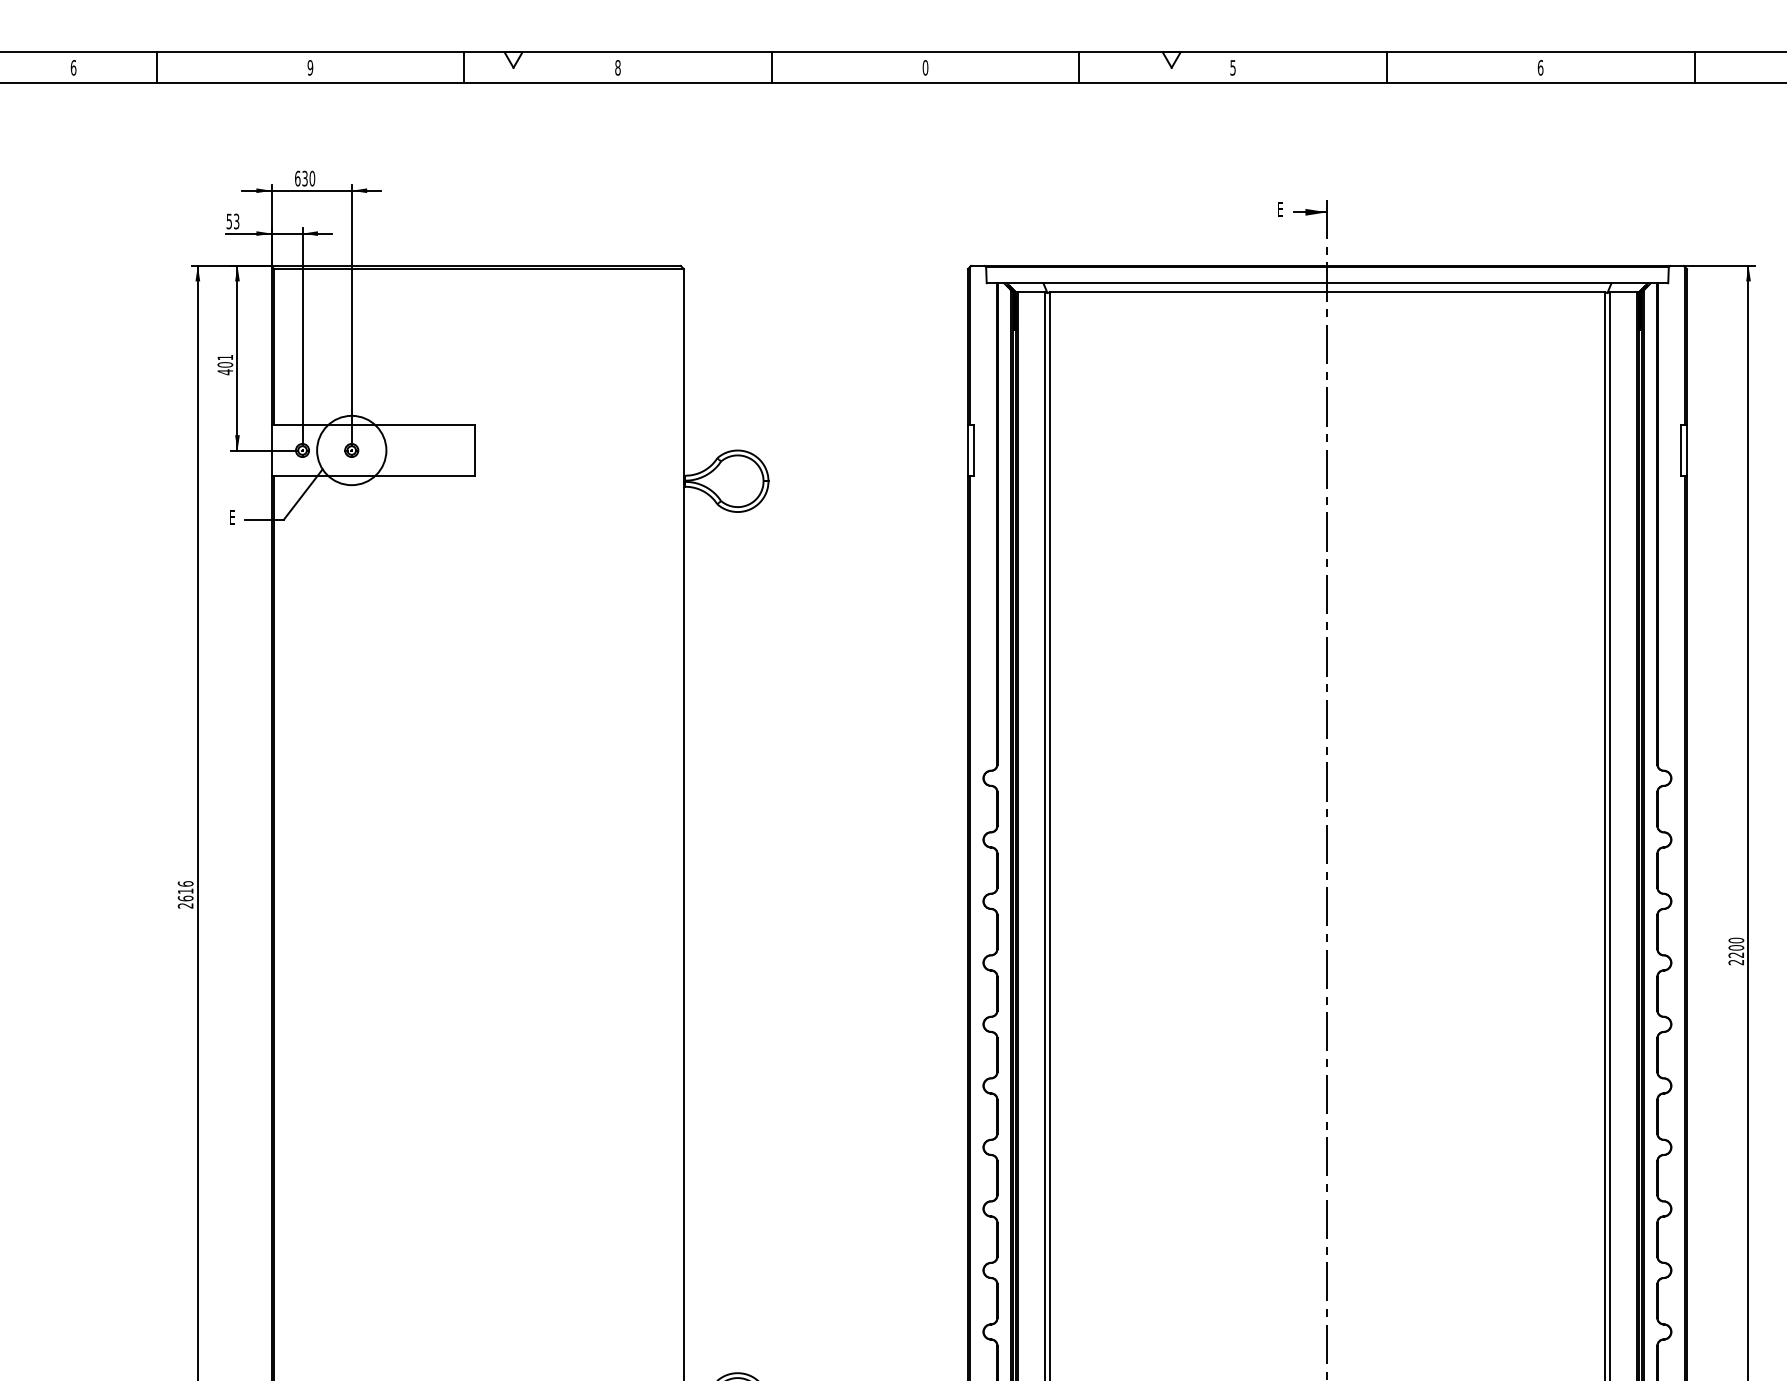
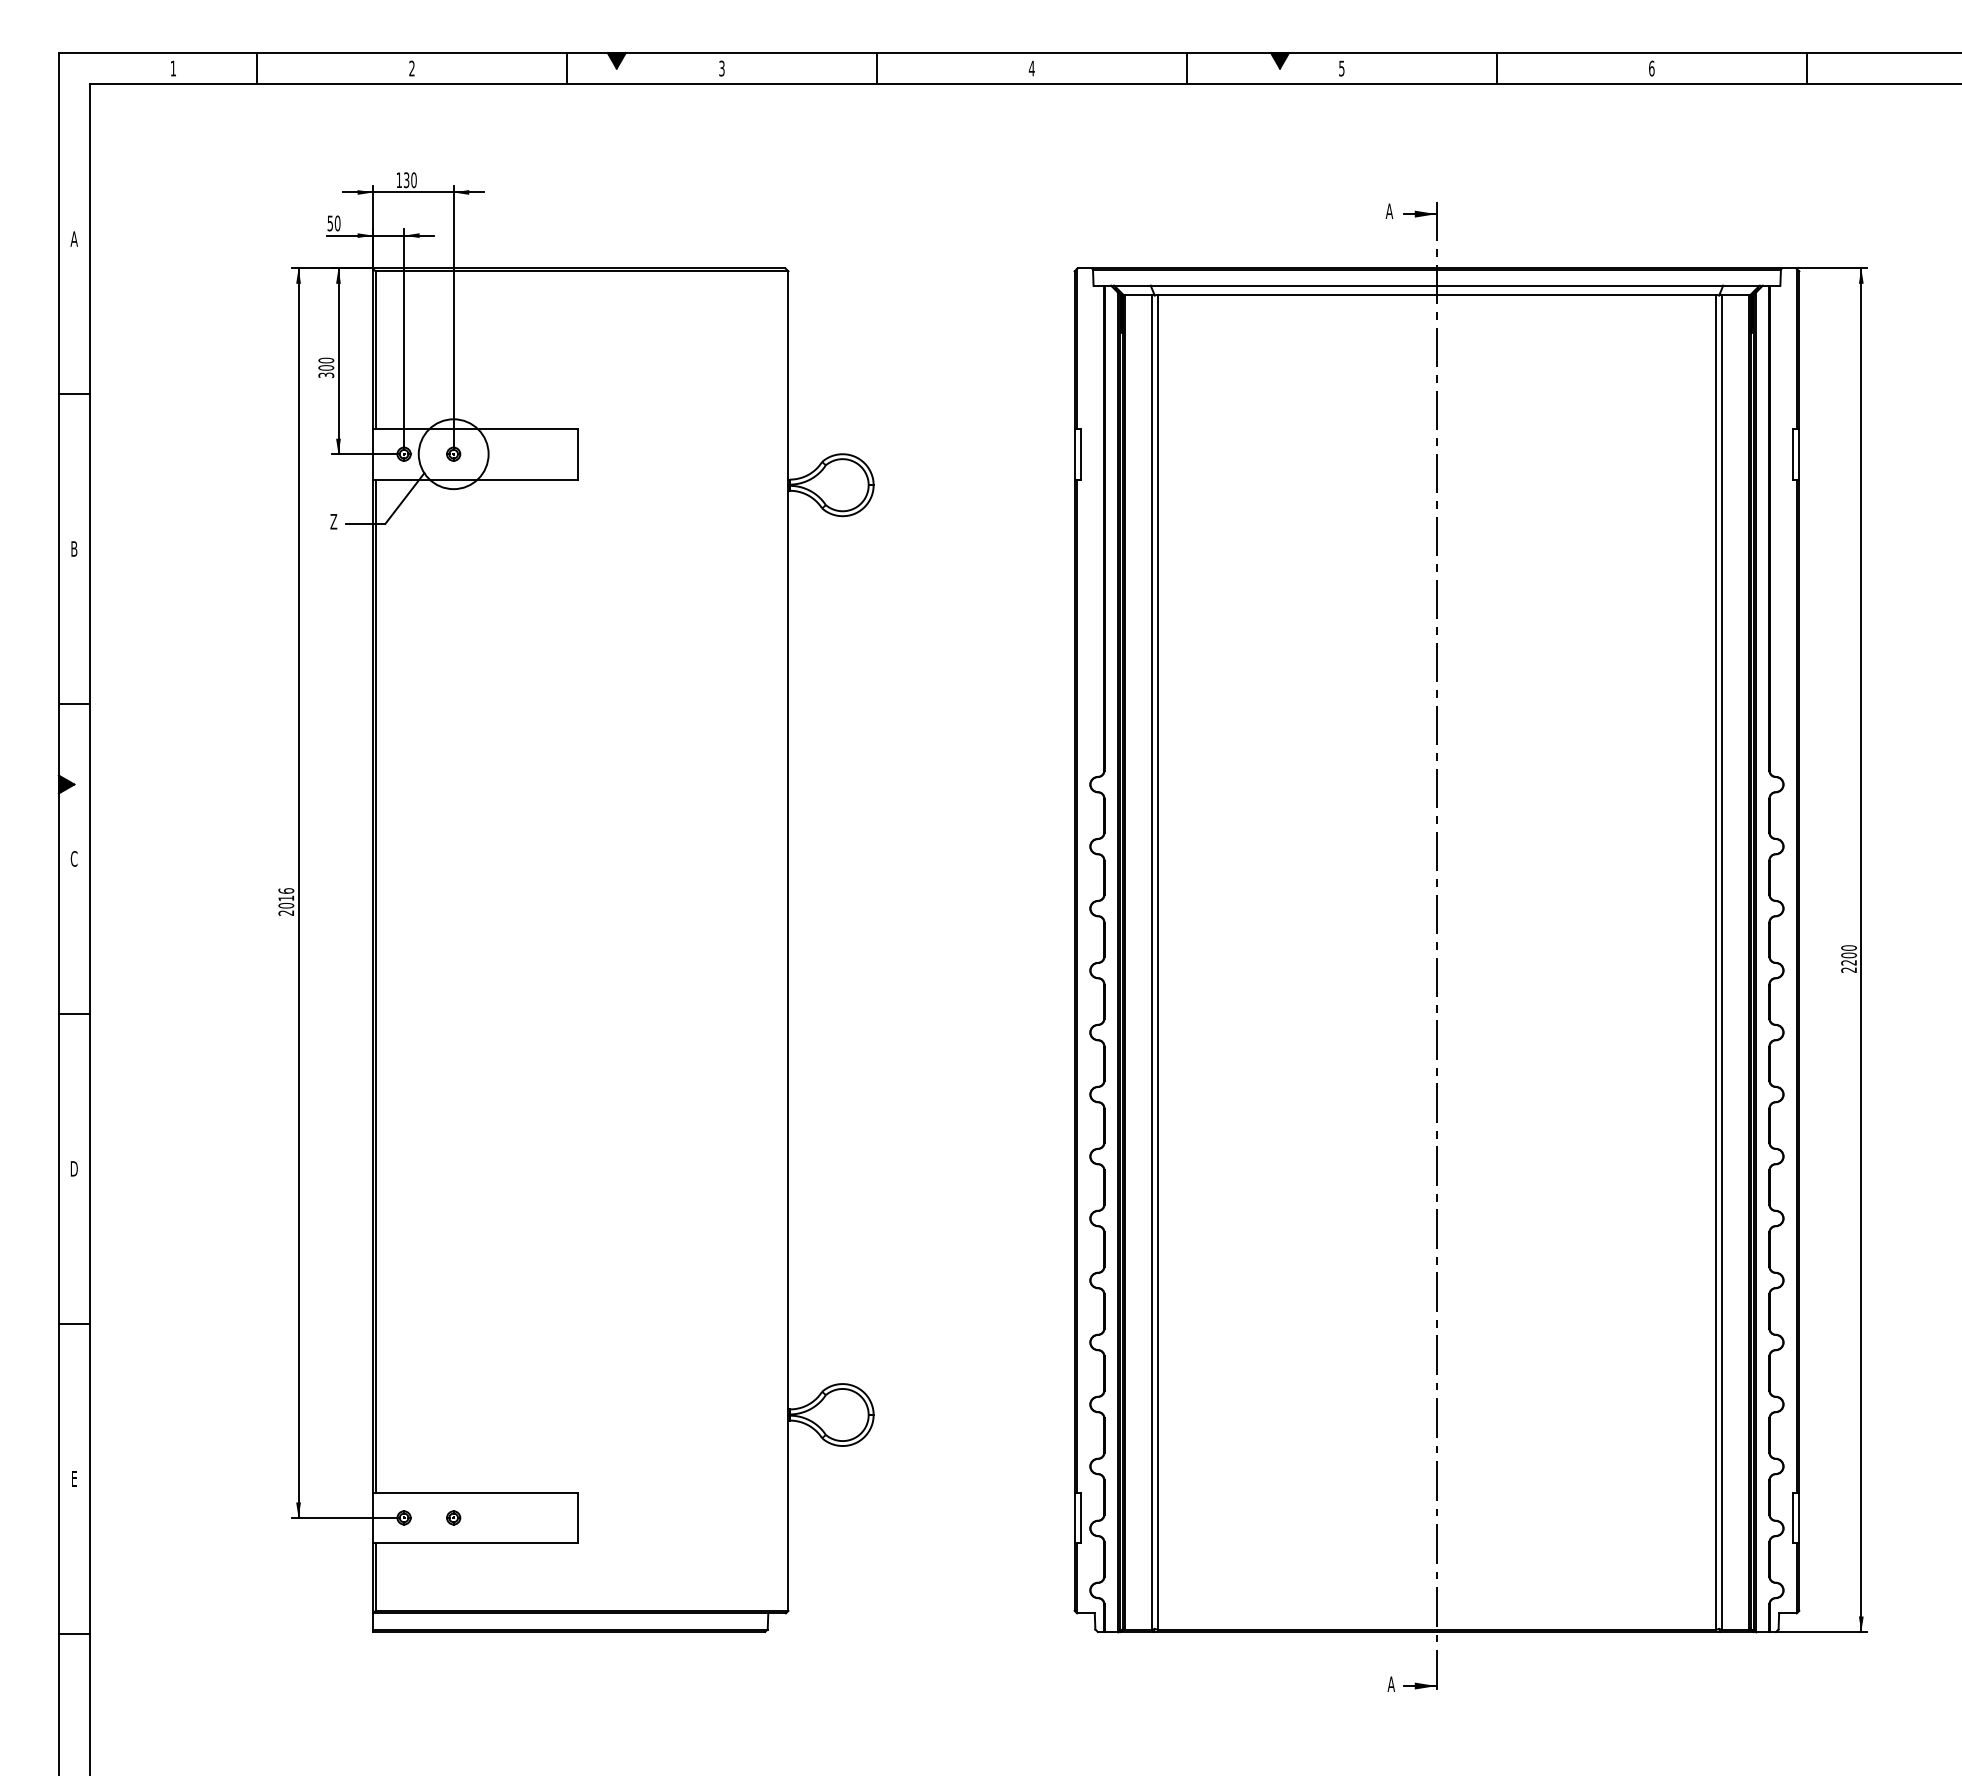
fill: (513, 59) -> (616, 60), added
fill: (1171, 59) -> (1279, 60), added
text: (73, 67) -> (173, 68), 6 -> 1
text: (309, 67) -> (411, 68), 9 -> 2
text: (617, 67) -> (721, 68), 8 -> 3
text: (925, 67) -> (1031, 68), 0 -> 4
text: (297, 178) -> (399, 180), 630 -> 130
text: (1280, 208) -> (1389, 210), E -> A
text: (236, 221) -> (337, 223), 53 -> 50
text: (225, 364) -> (326, 367), 401 -> 300
text: (232, 517) -> (333, 521), E -> Z
text: (184, 898) -> (285, 905), 2616 -> 2016

